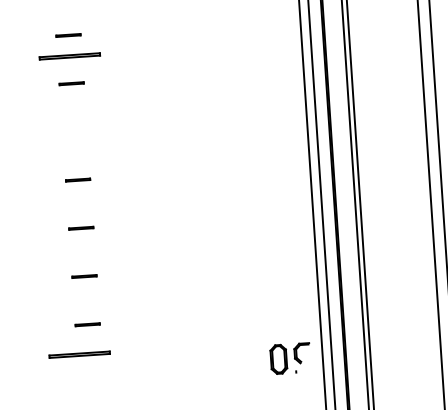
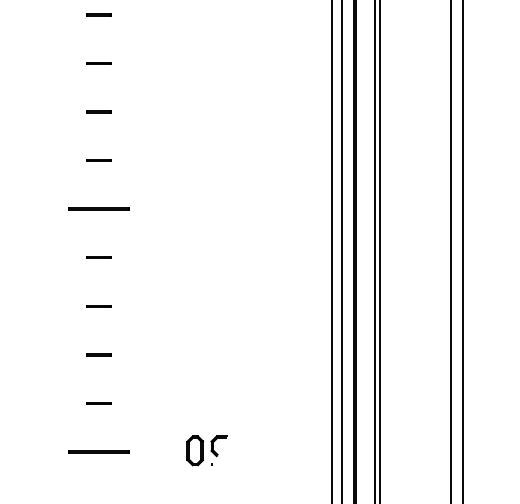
line: (69, 55) -> (98, 208), moved
line: (79, 354) -> (98, 451), moved
part: (289, 358) -> (206, 450), moved

